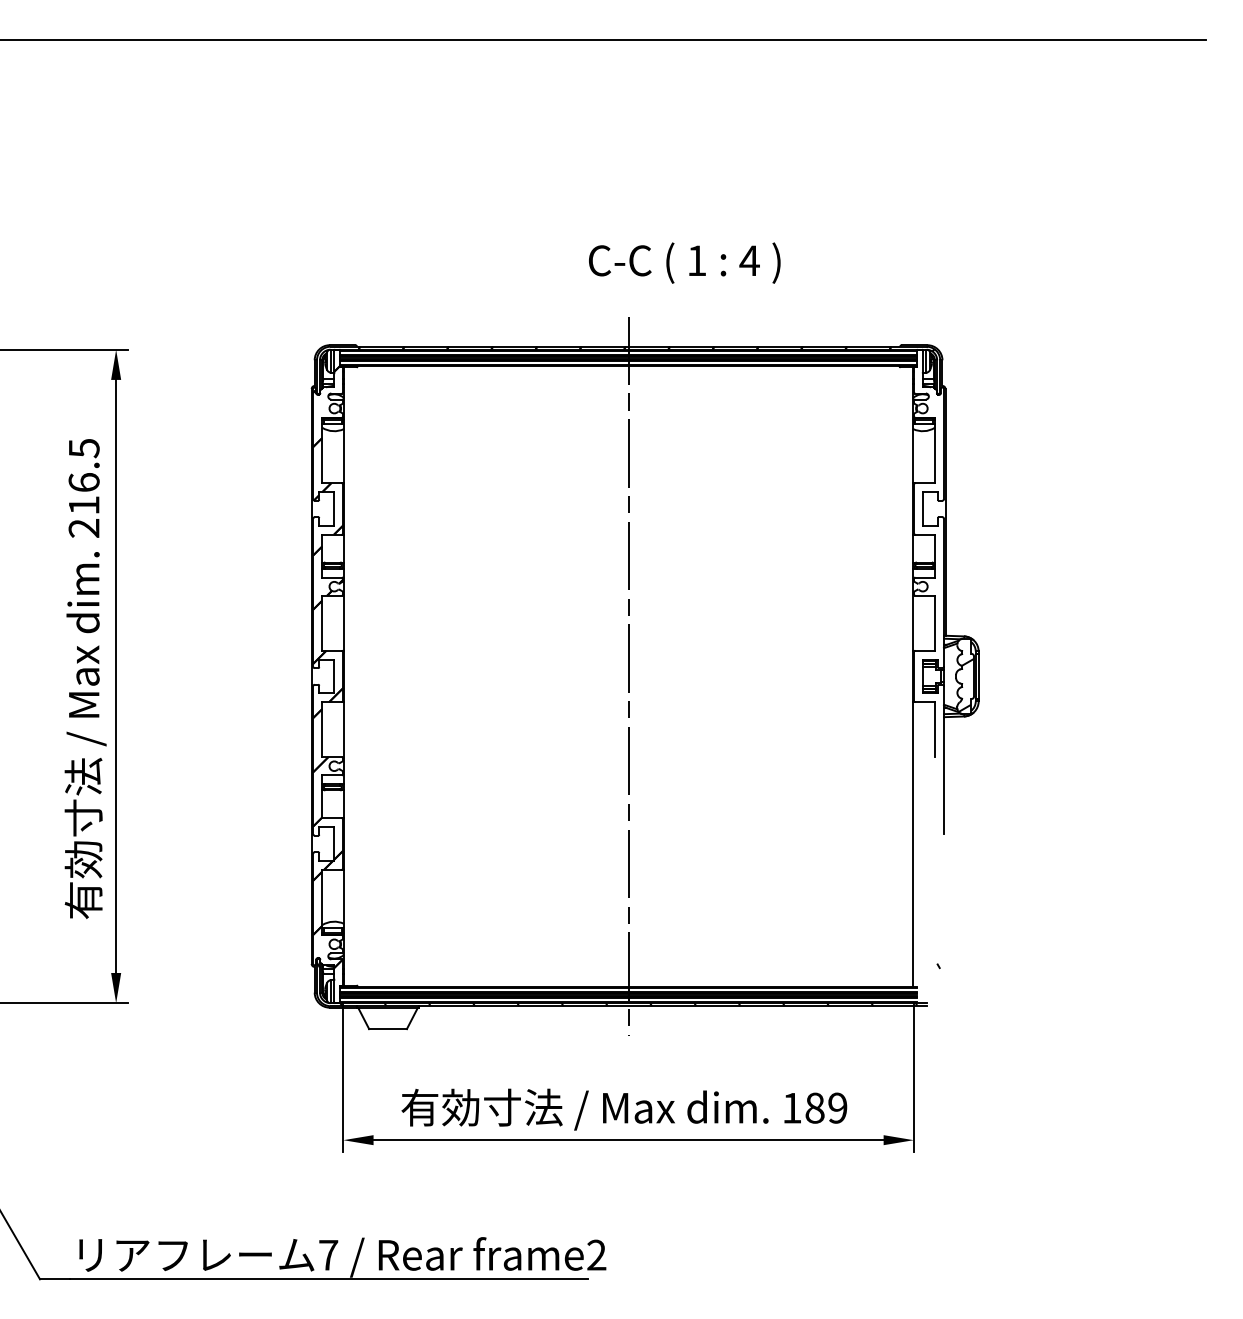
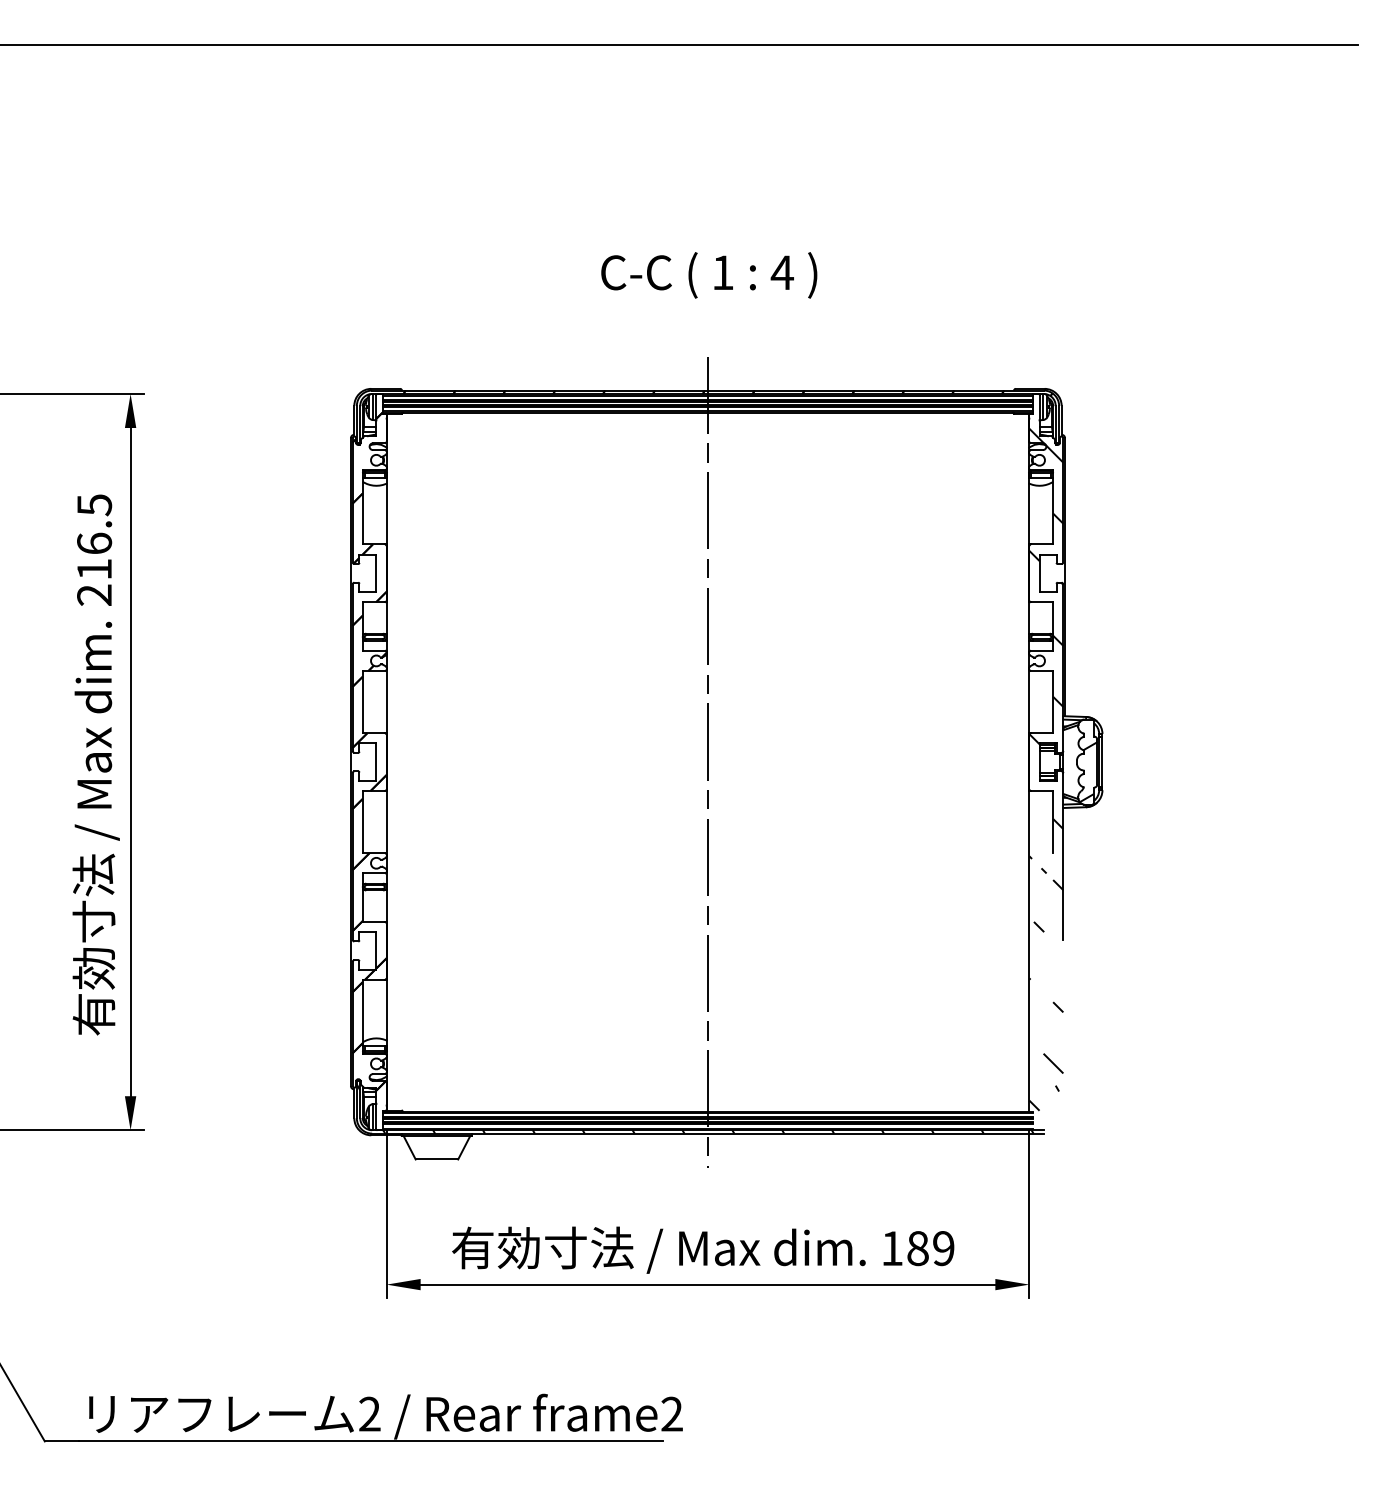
text: (684, 263) -> (709, 275), moved
hatch: (929, 683) -> (1046, 769), added
text: (328, 1254) -> (369, 1413), 7 -> 2

